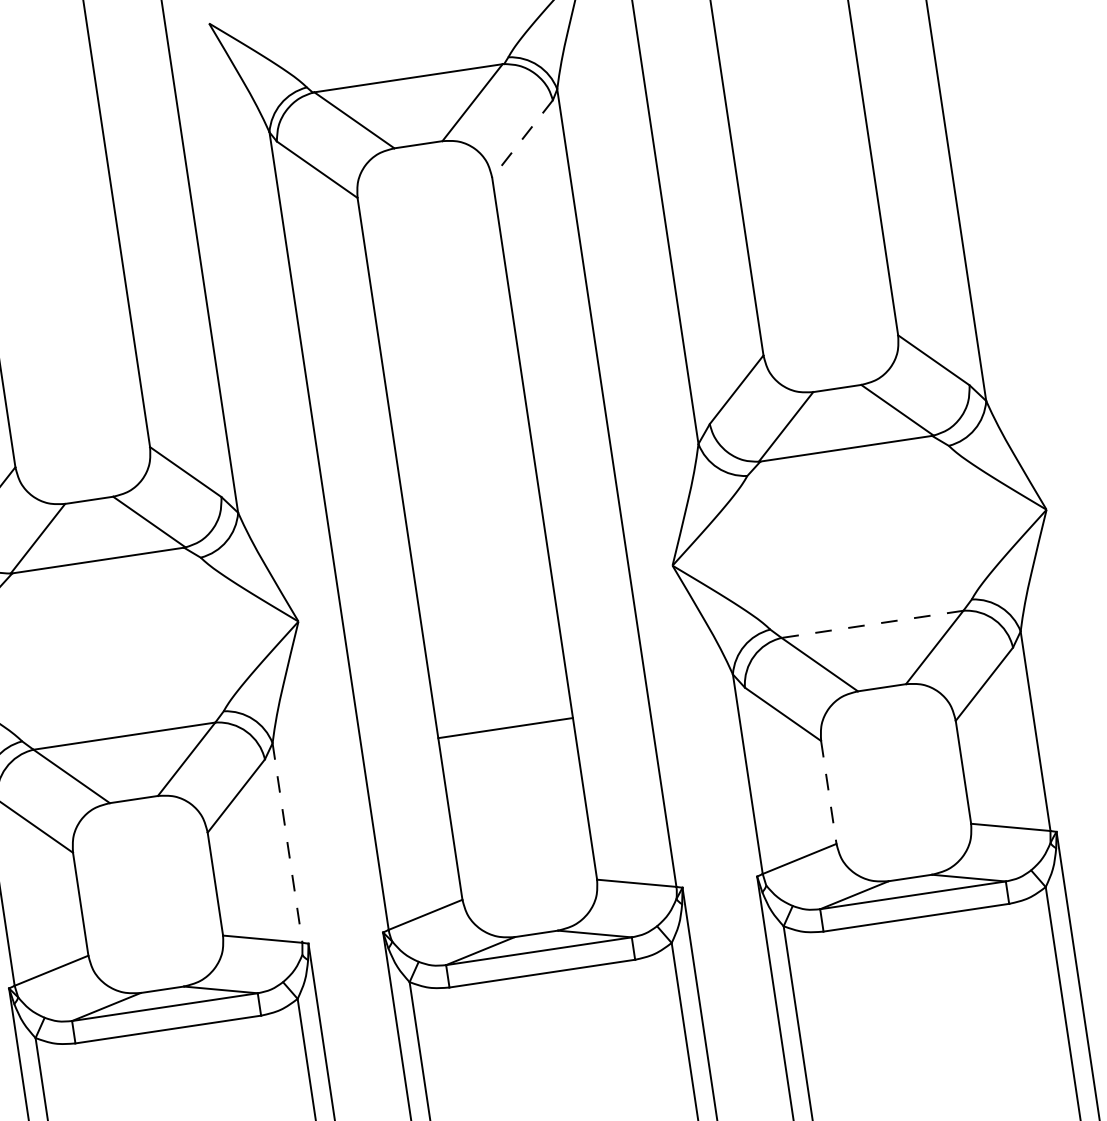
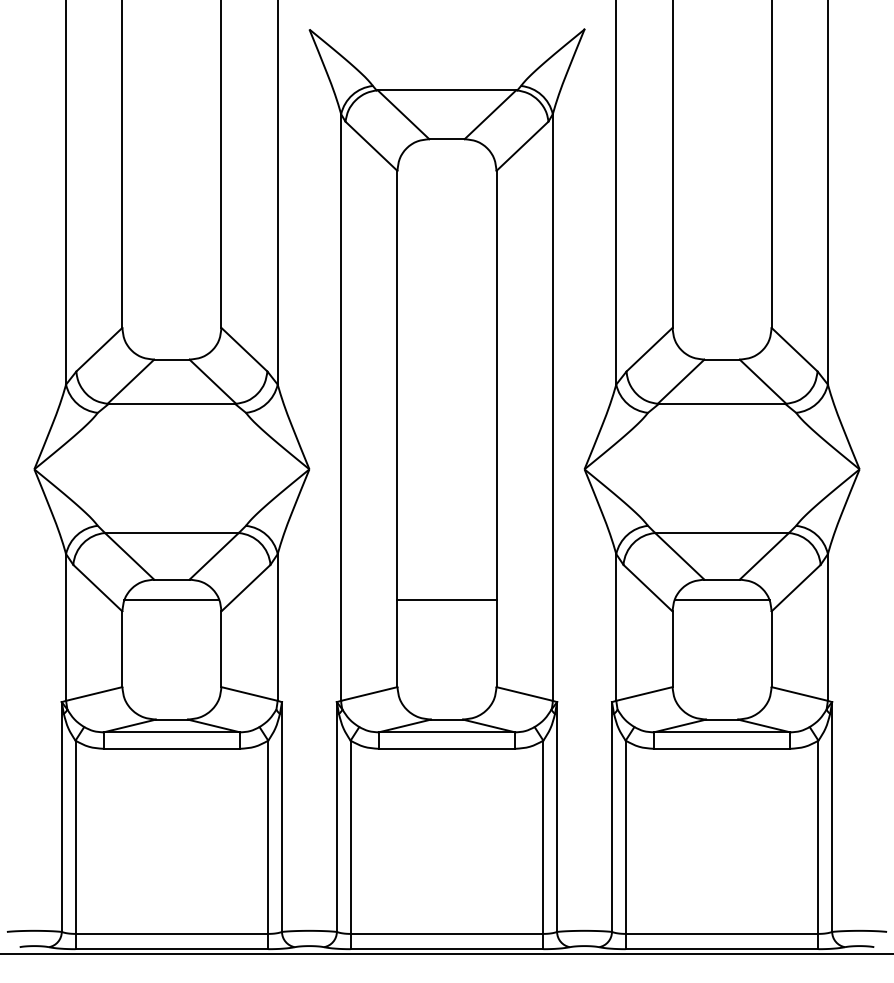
line: (522, 139) -> (522, 146), dashed -> solid
line: (873, 624) -> (722, 533), dashed -> solid
line: (885, 716) -> (721, 600), added
line: (505, 728) -> (446, 600), moved
line: (828, 792) -> (672, 649), dashed -> solid
line: (137, 827) -> (171, 600), added
line: (287, 843) -> (277, 627), dashed -> solid

